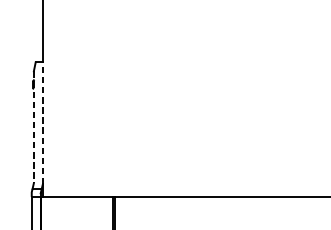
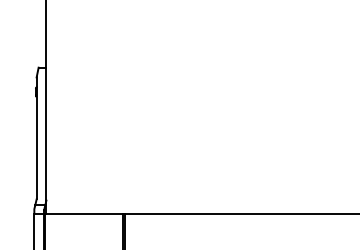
line: (42, 122) -> (46, 133), dashed -> solid
line: (33, 127) -> (36, 138), dashed -> solid

